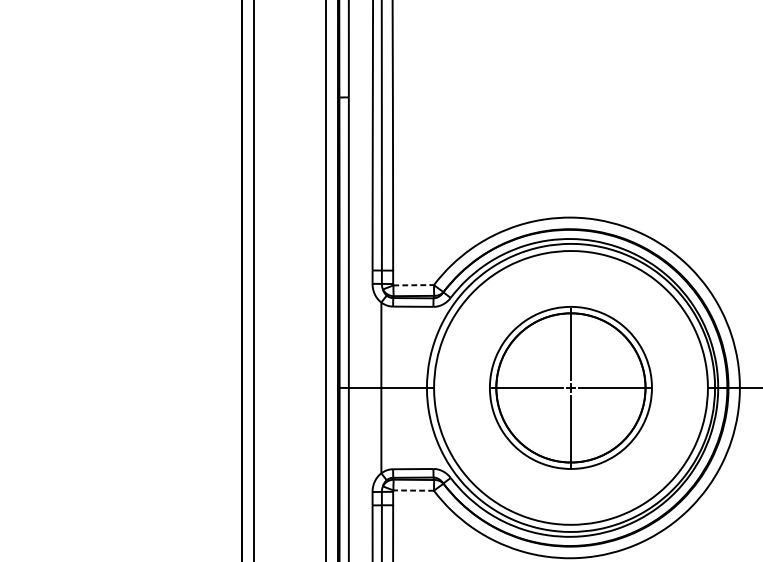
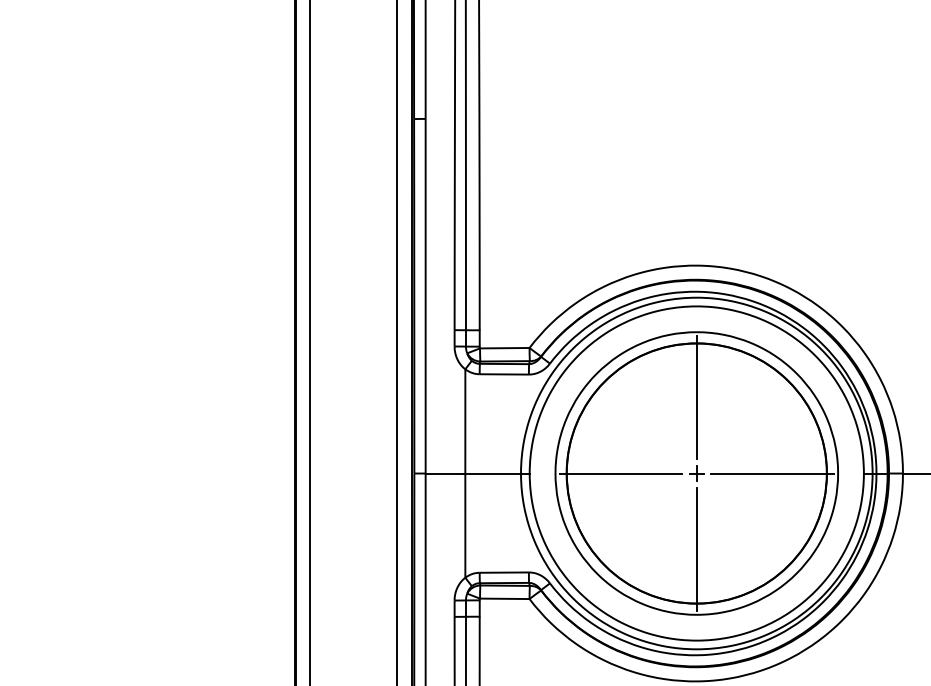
line: (413, 285) -> (504, 348), dashed -> solid
part: (570, 387) -> (696, 473), size x1.43
line: (413, 490) -> (504, 598), dashed -> solid

